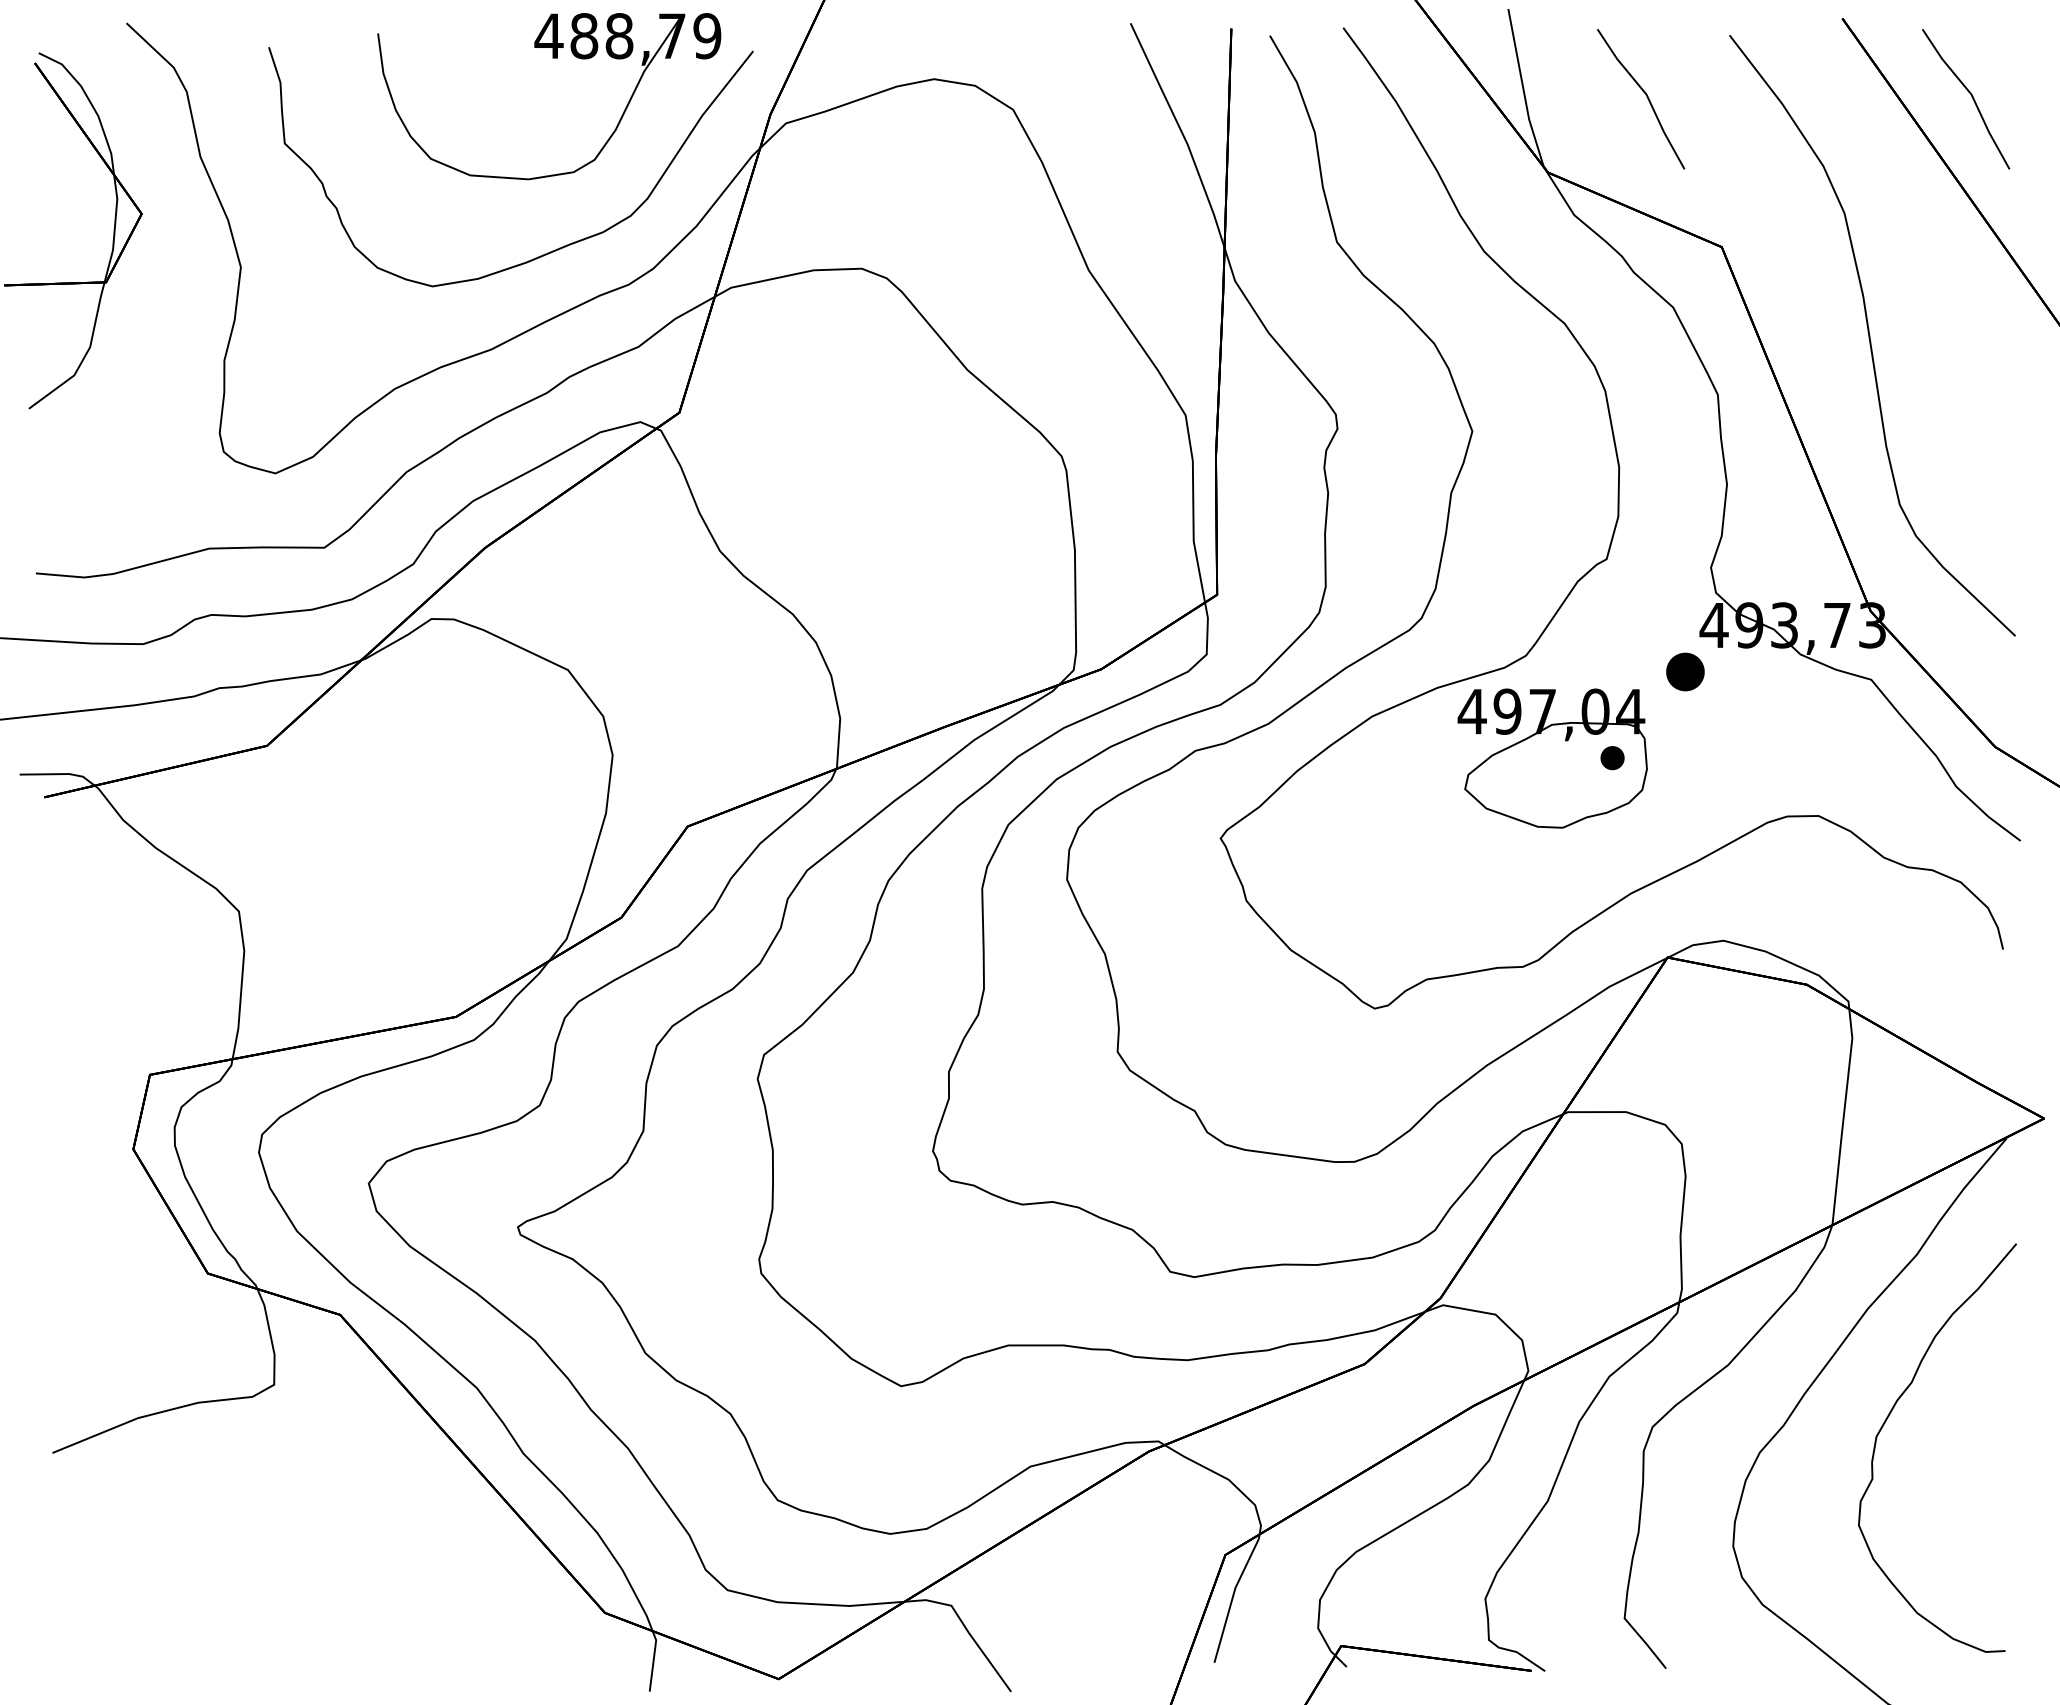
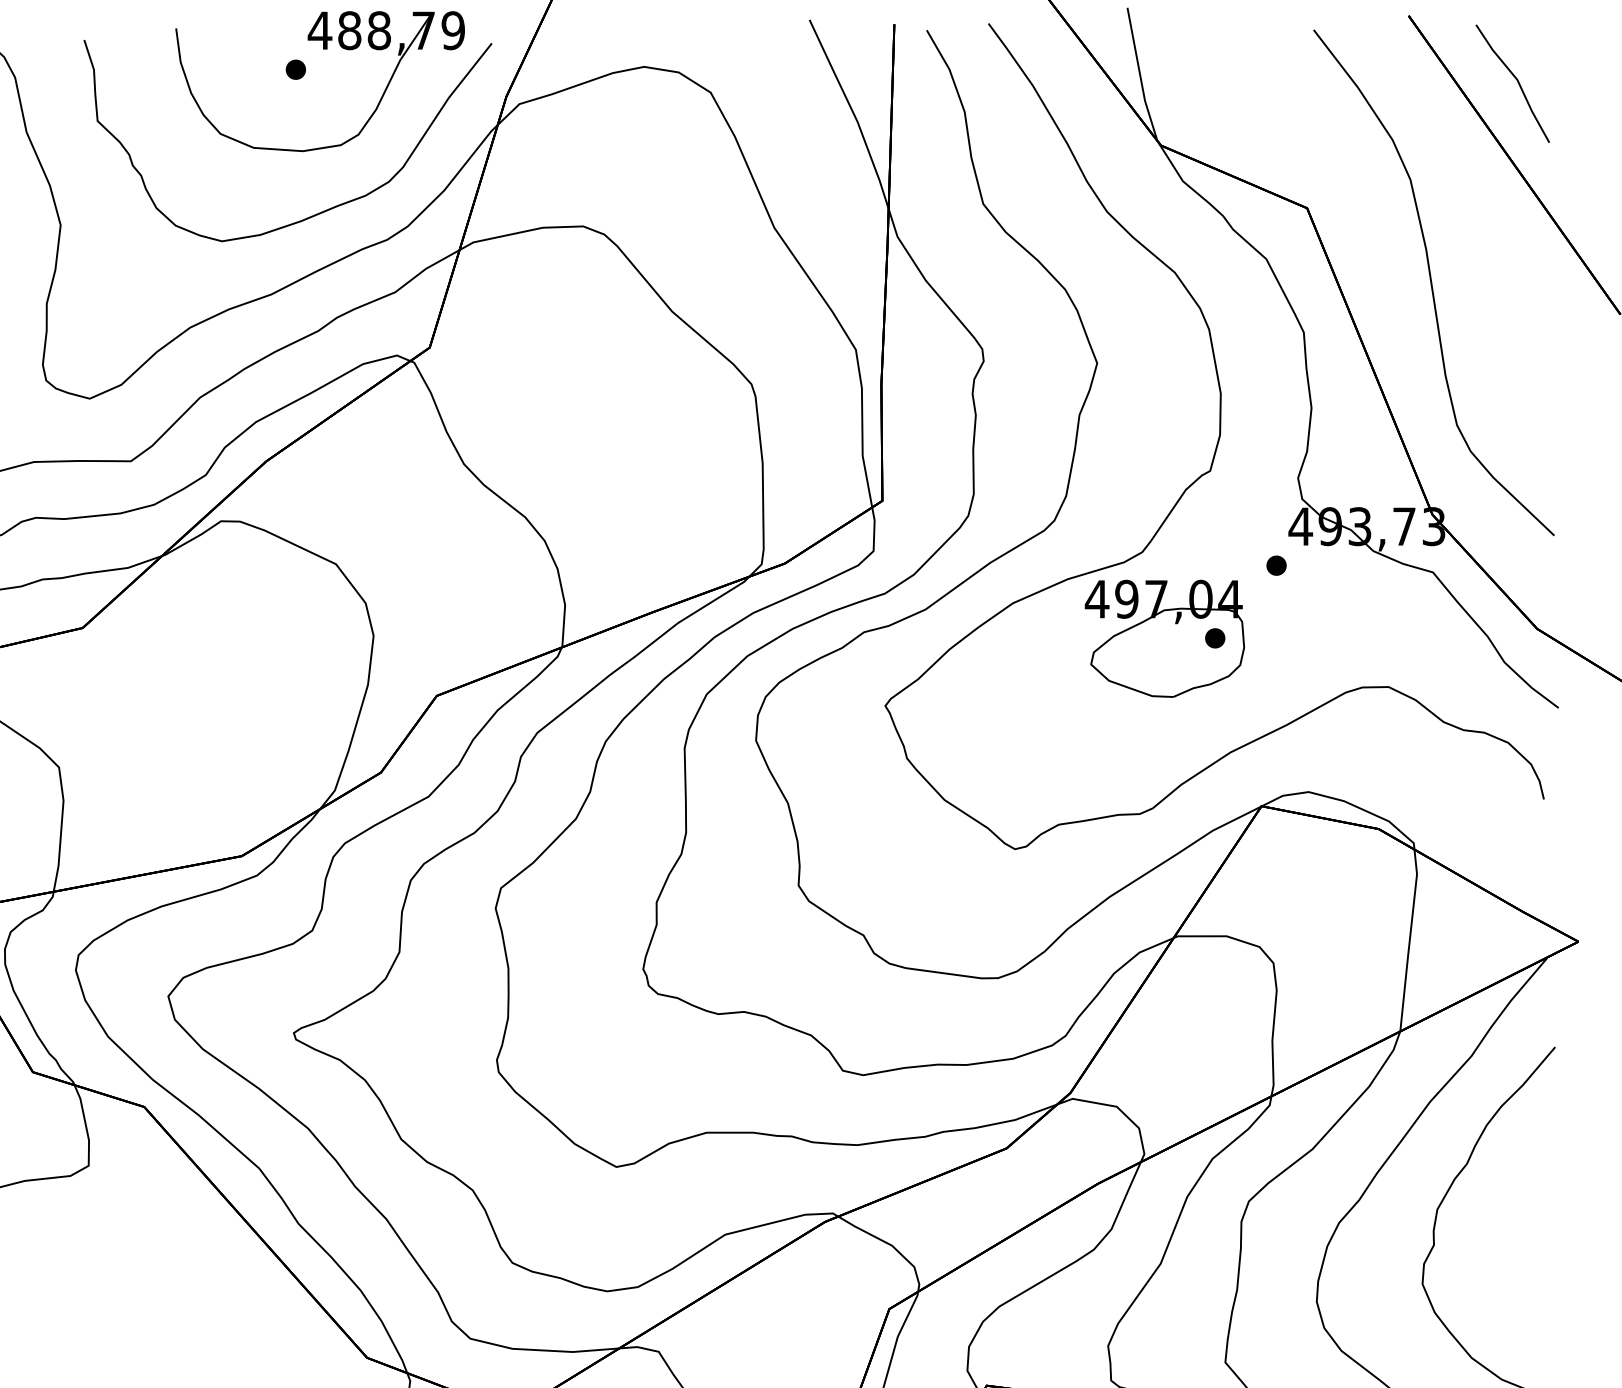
part: (520, 82) -> (296, 69), added
line: (1646, 97) -> (1243, 82), removed
part: (1685, 671) -> (1276, 565), size x0.62

